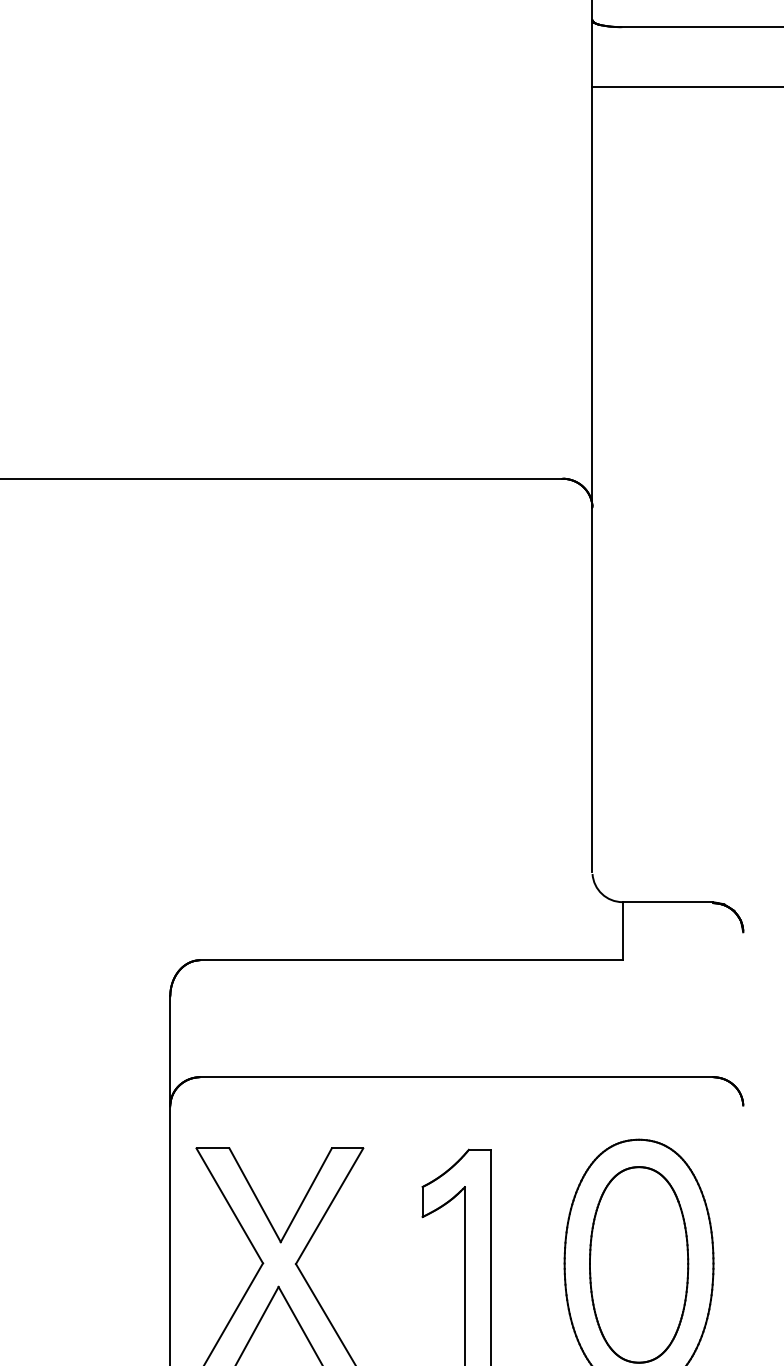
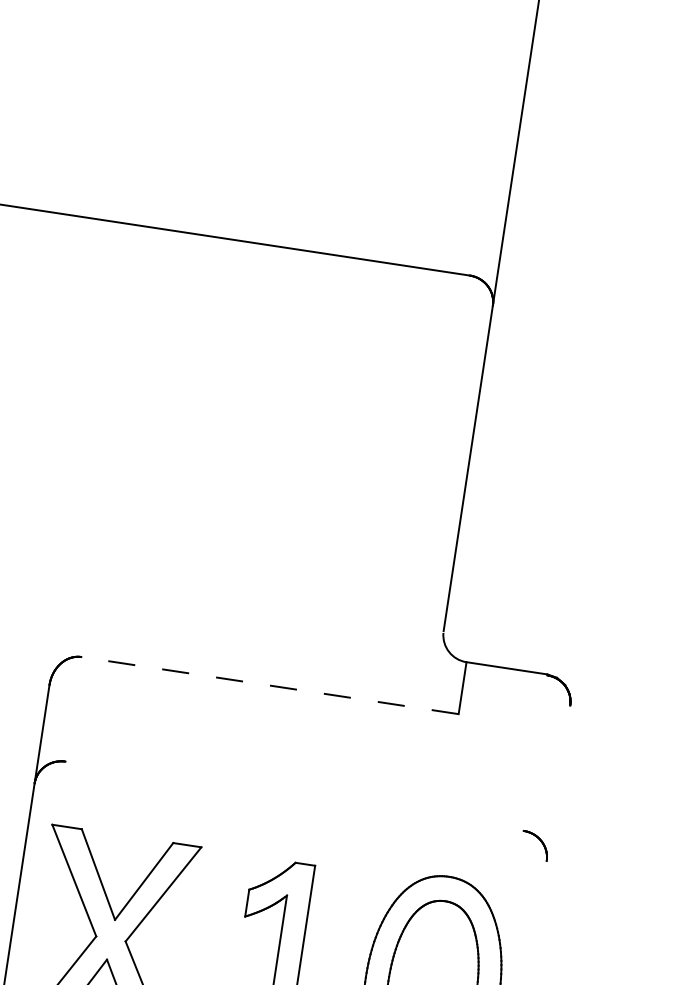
line: (411, 960) -> (269, 685), solid -> dashed
line: (456, 1077) -> (294, 796), removed

